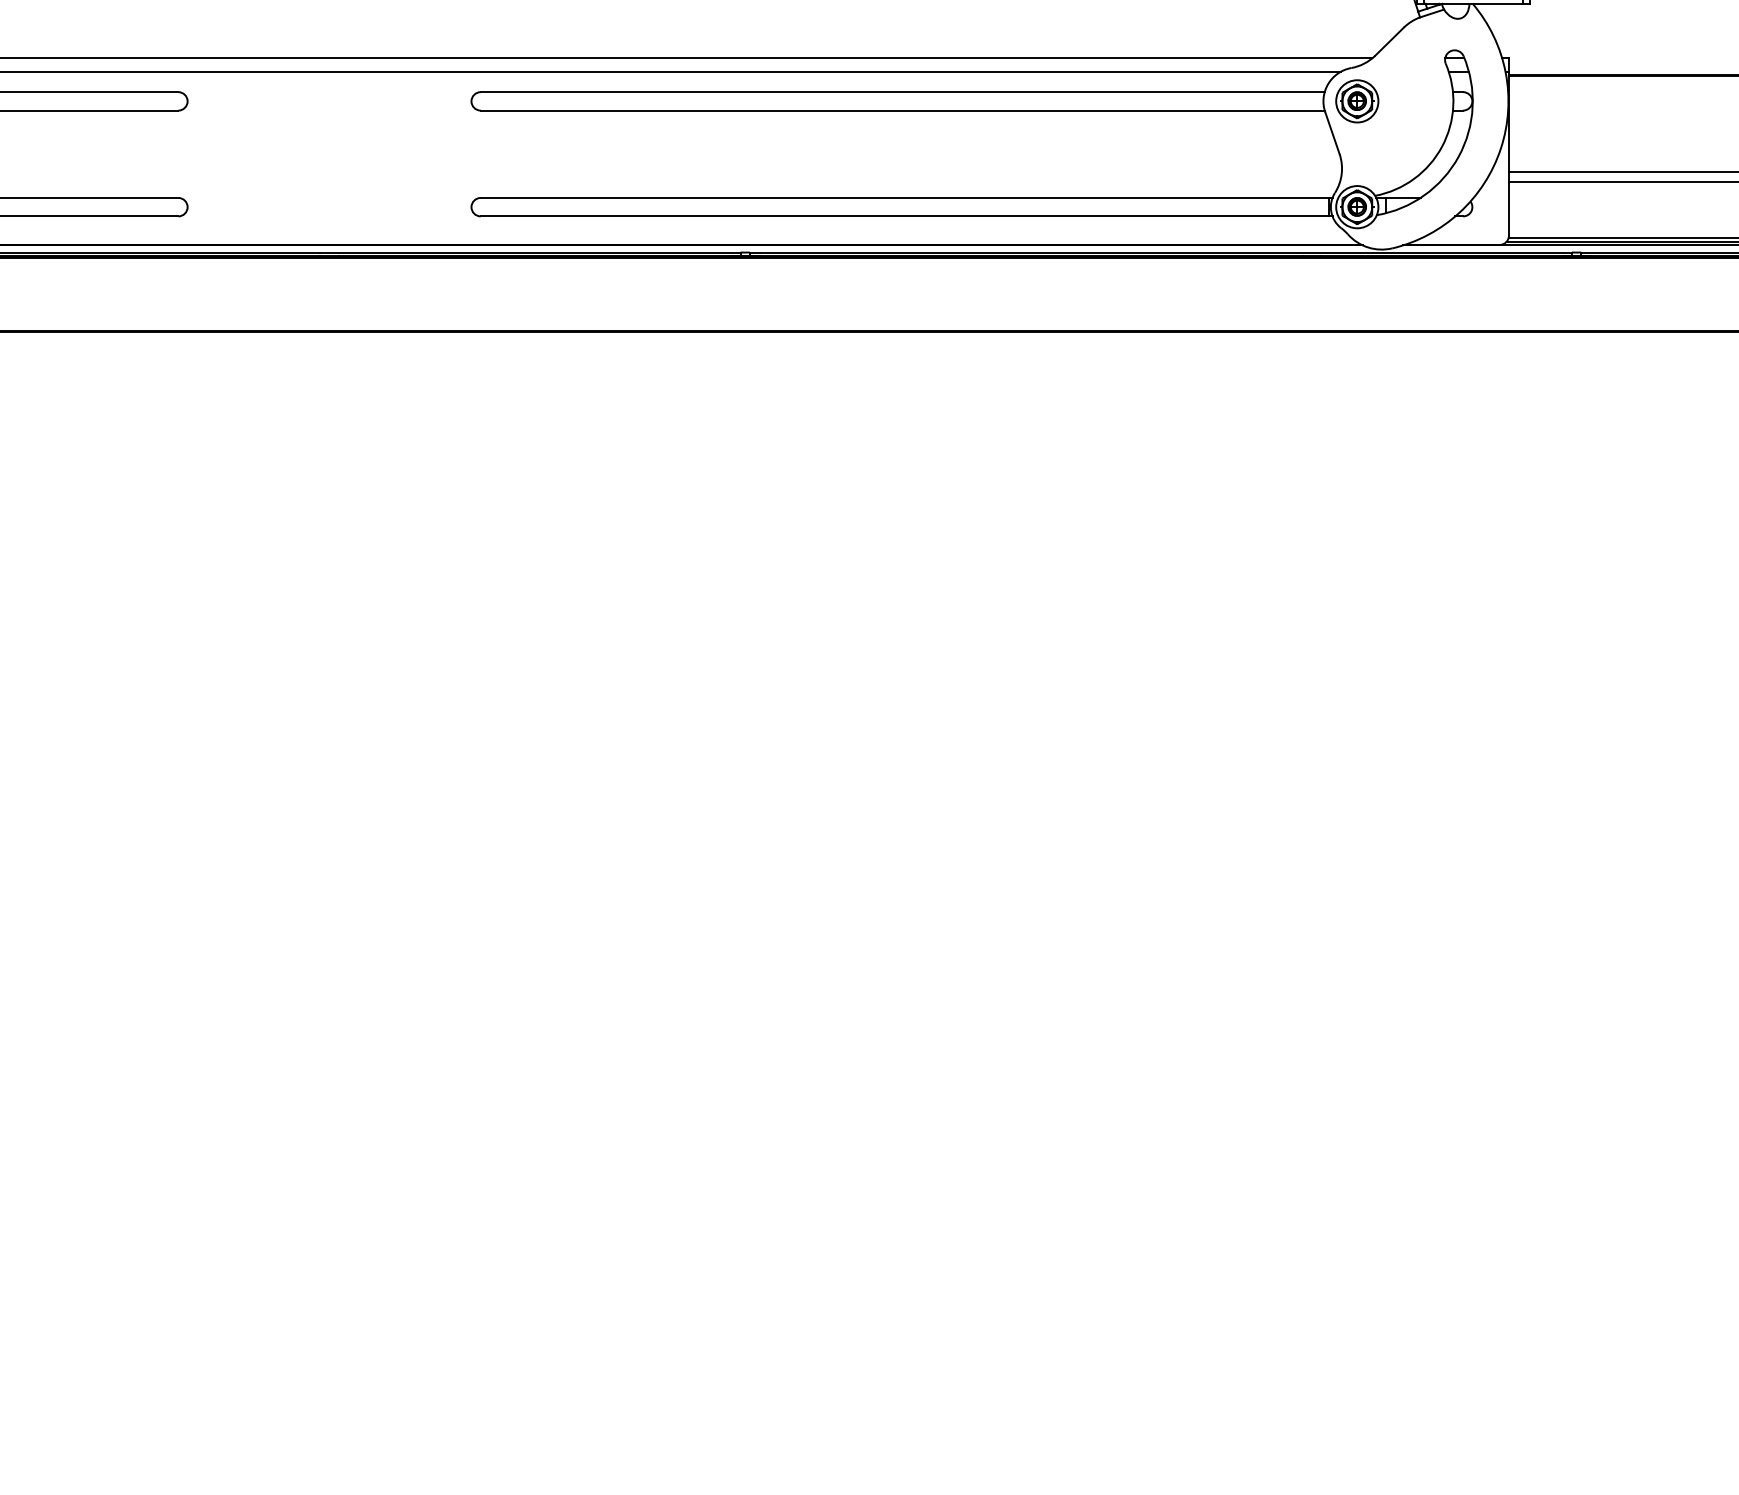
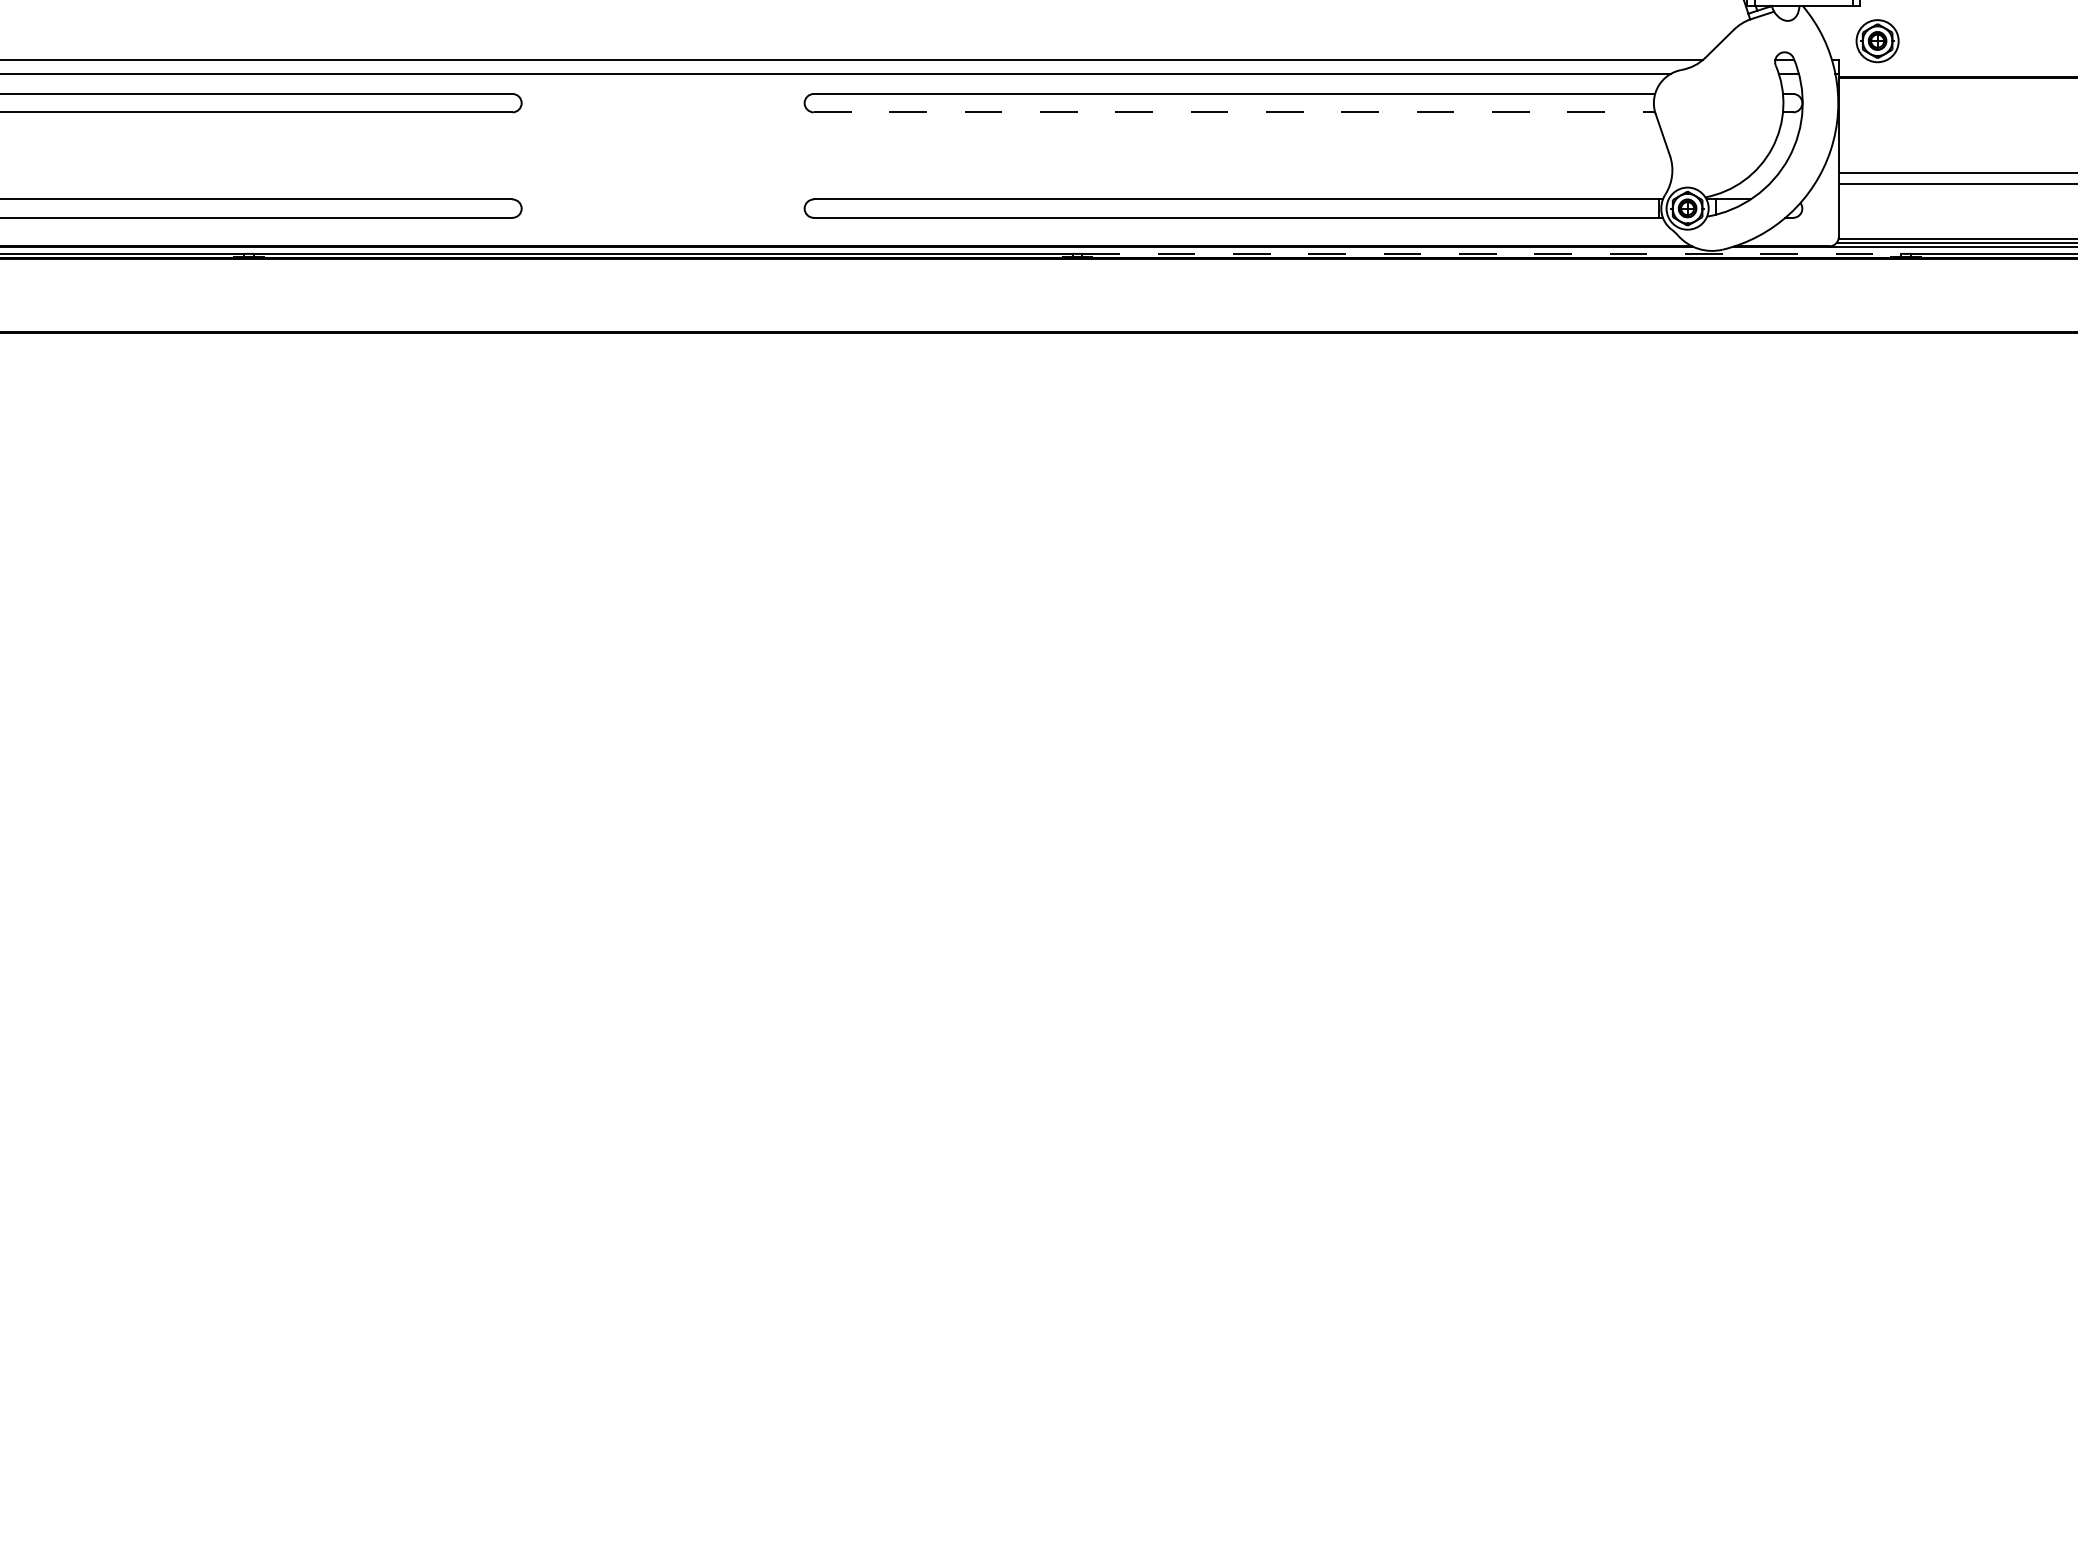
part: (1357, 101) -> (1877, 41), moved
line: (902, 110) -> (1234, 112), solid -> dashed
line: (1160, 252) -> (1491, 253), solid -> dashed

